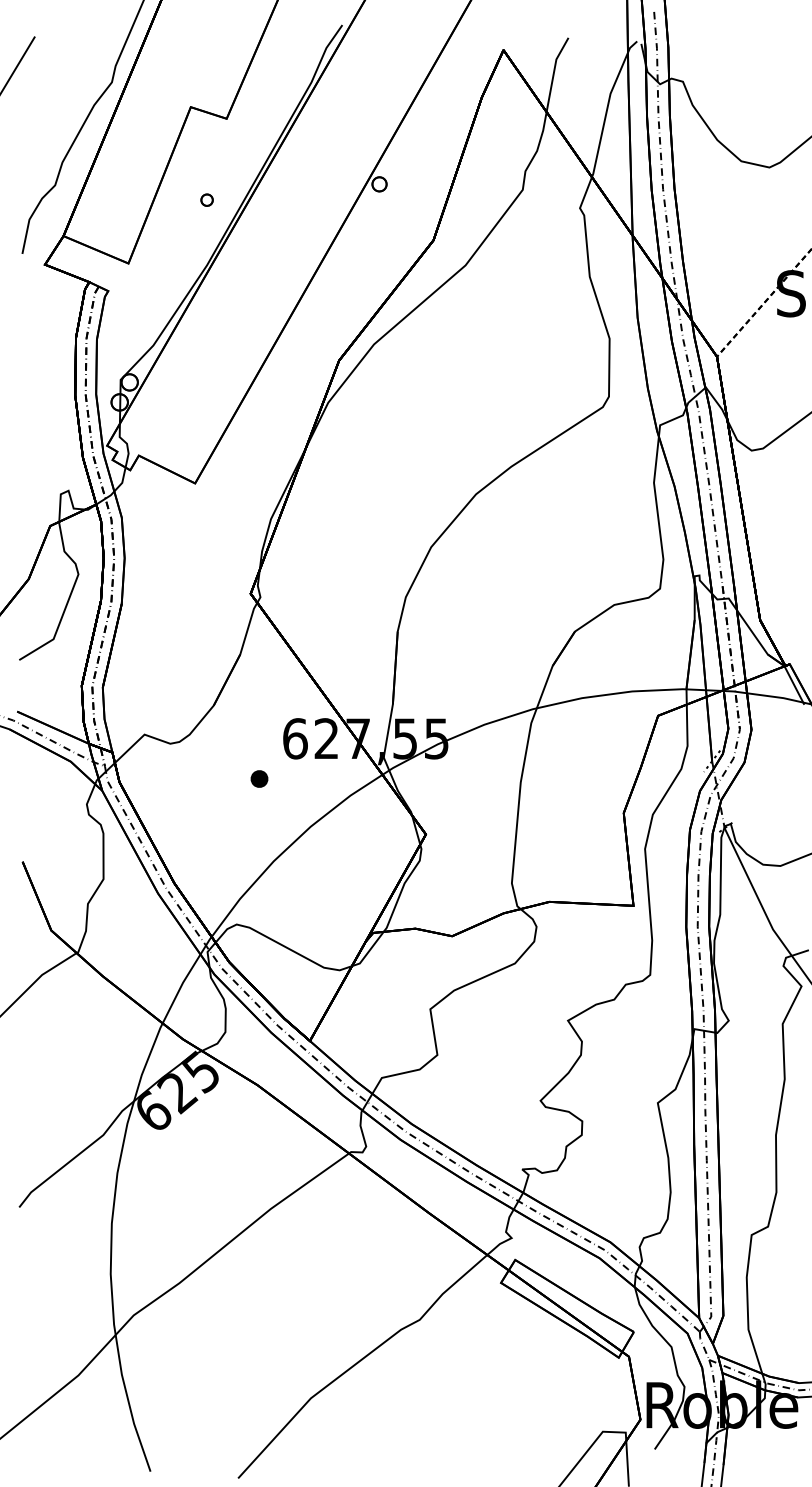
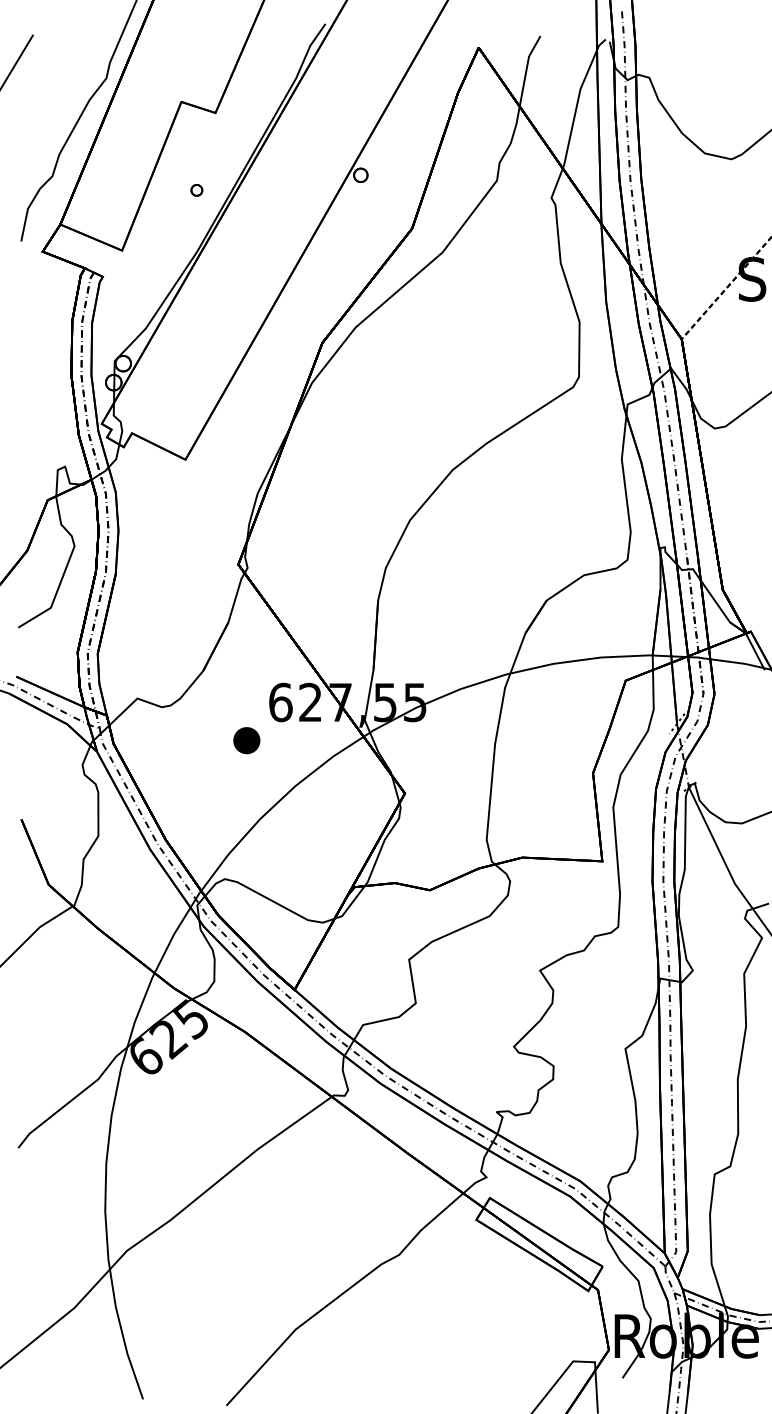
part: (259, 778) -> (246, 740), size x1.6

